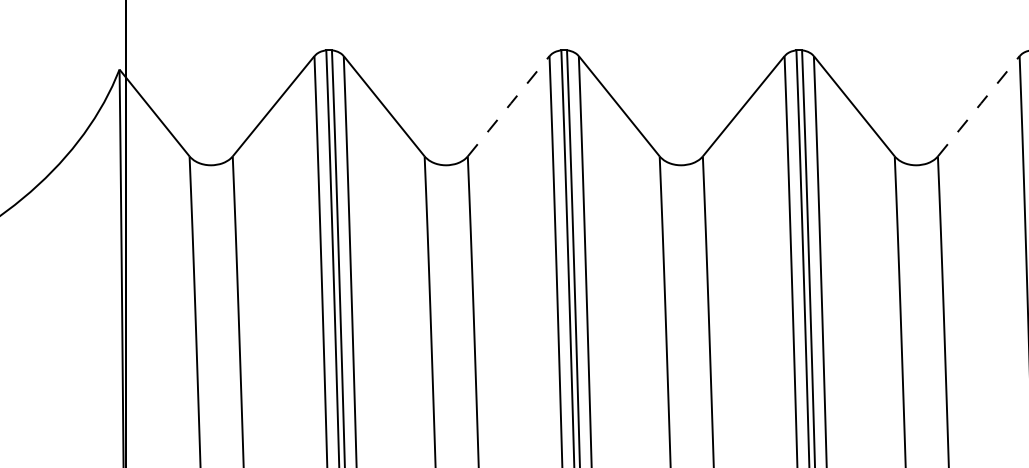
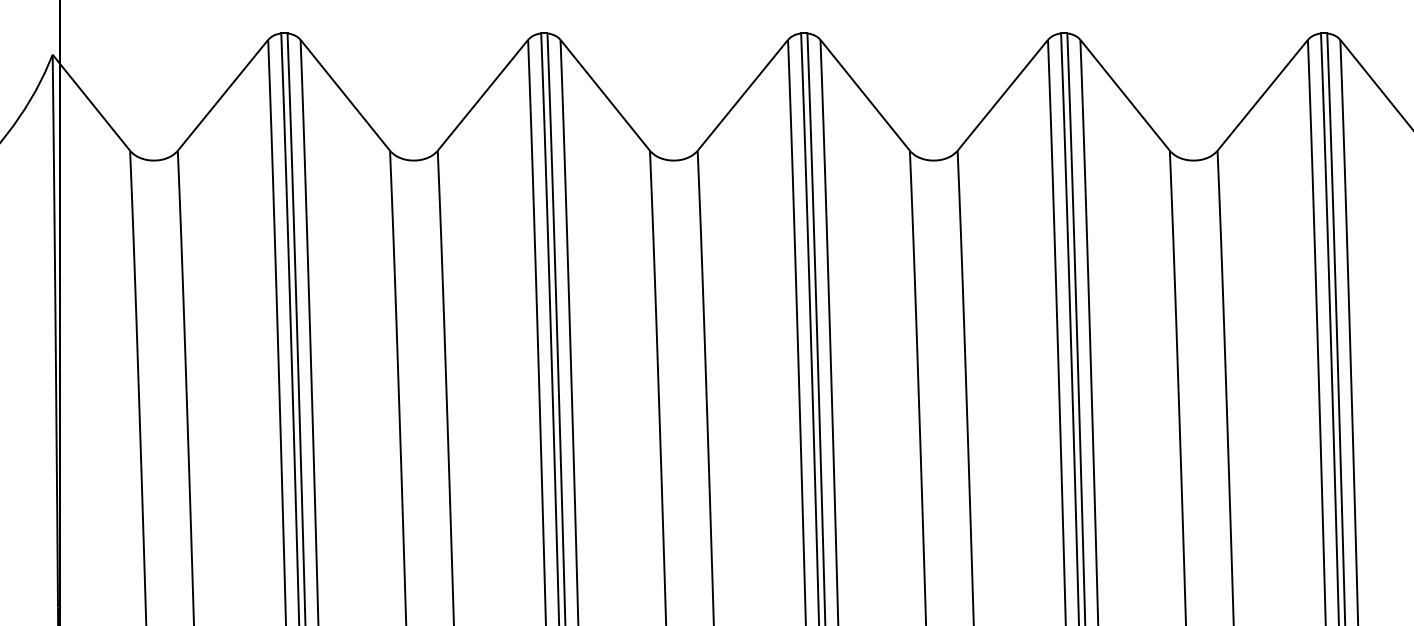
line: (508, 106) -> (482, 95), dashed -> solid
line: (978, 106) -> (1002, 95), dashed -> solid

